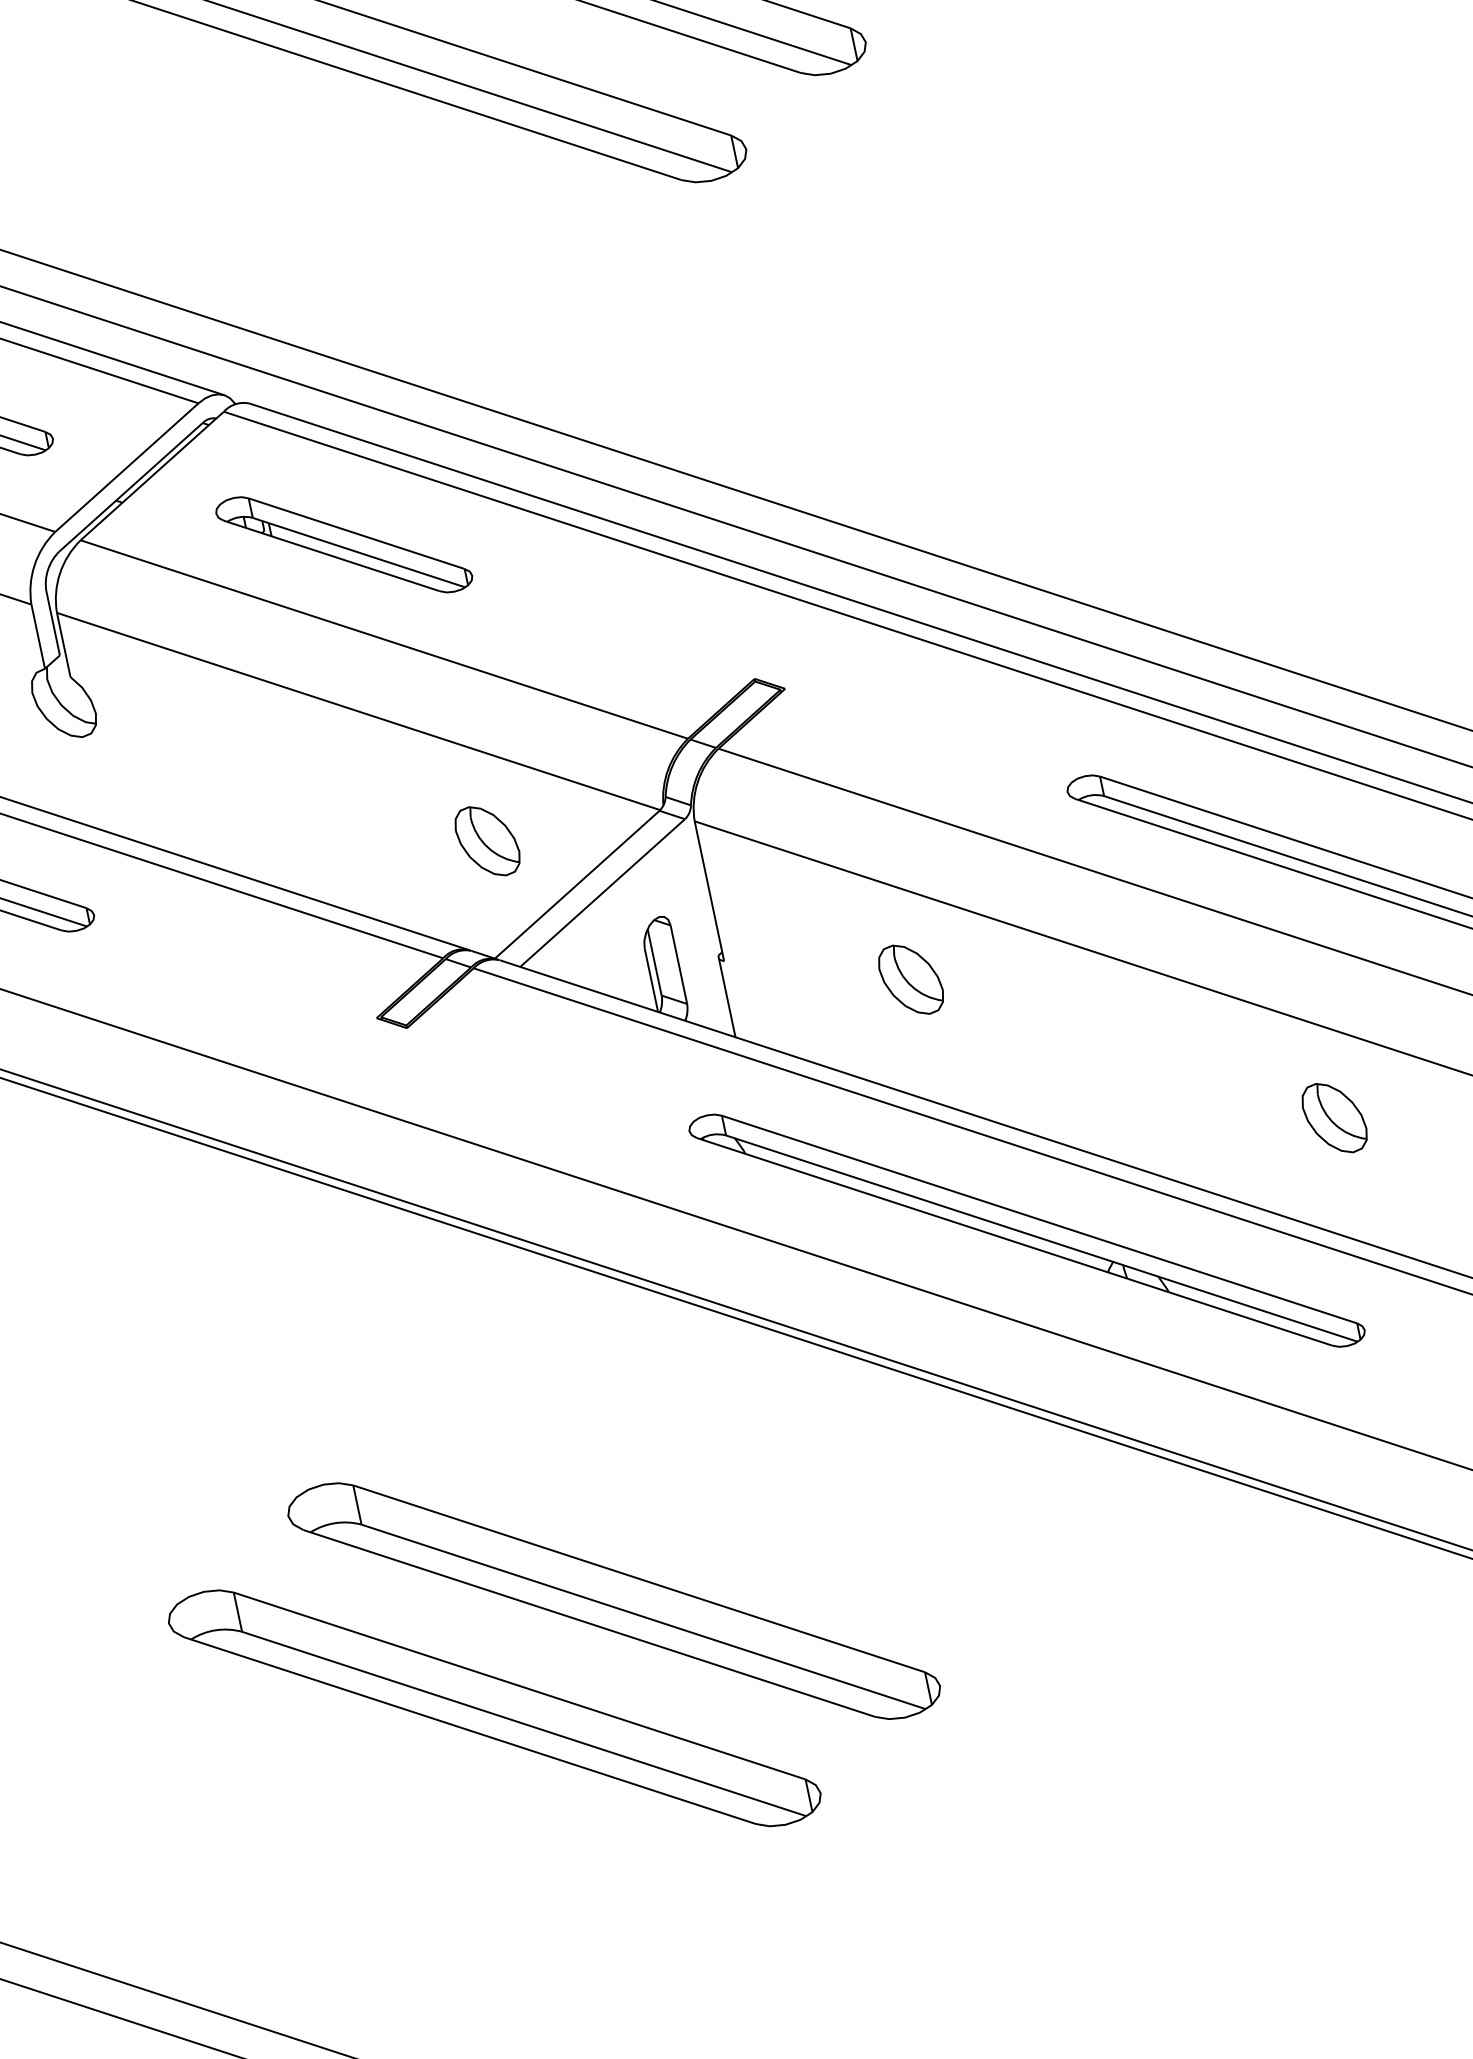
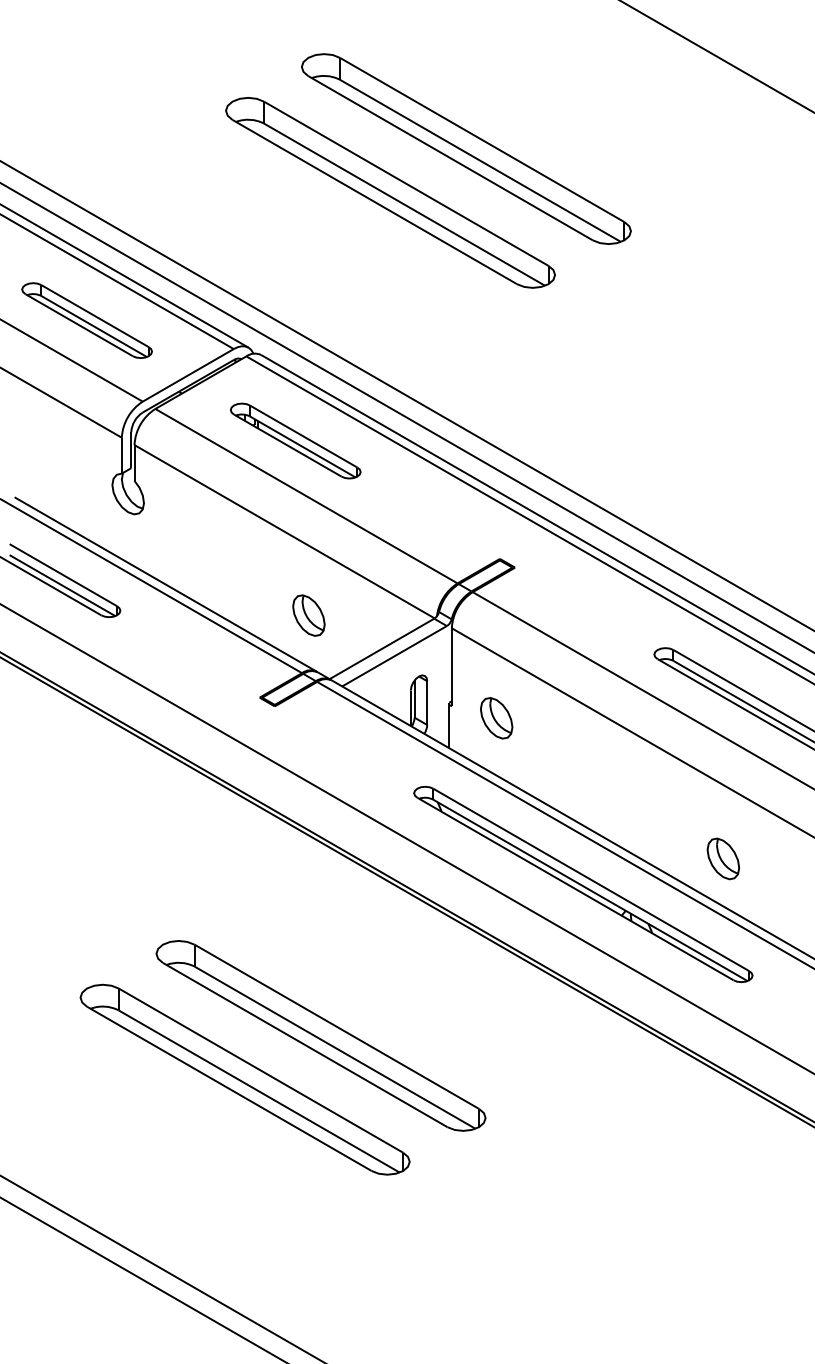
part: (486, 841) -> (308, 615), moved
part: (910, 980) -> (496, 718), moved
part: (1332, 1117) -> (722, 858), moved

